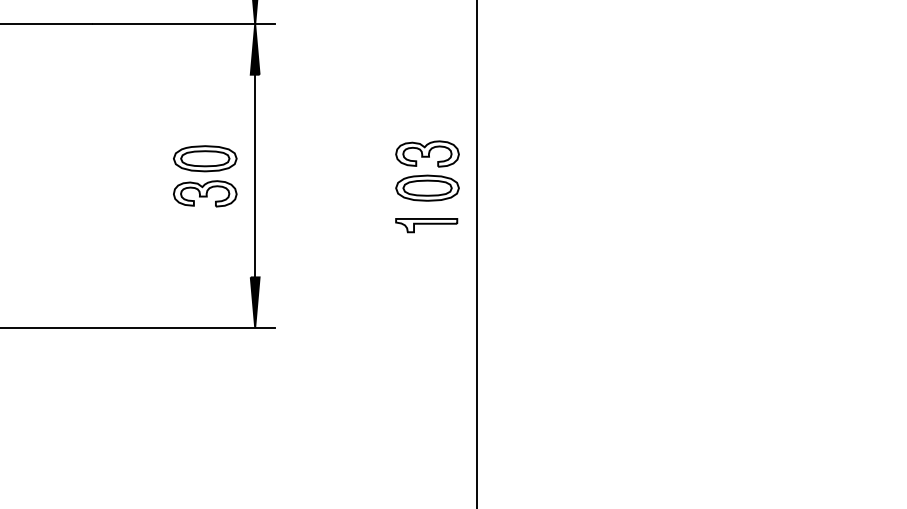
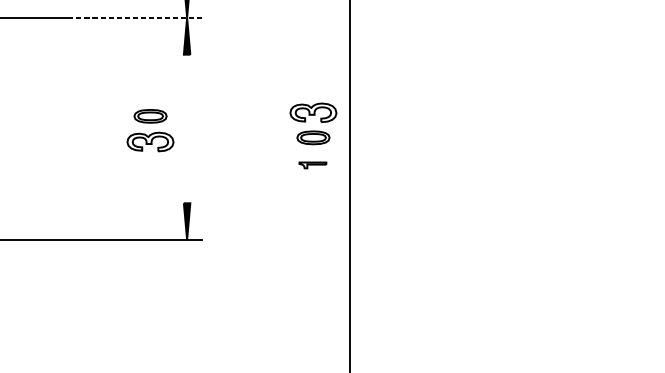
line: (184, 24) -> (135, 17), solid -> dashed
part: (205, 158) -> (150, 116), size x0.7
line: (255, 175) -> (187, 128), removed
part: (427, 187) -> (313, 137), size x0.7
part: (426, 225) -> (312, 165), size x0.6

